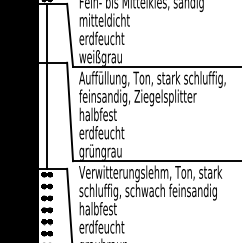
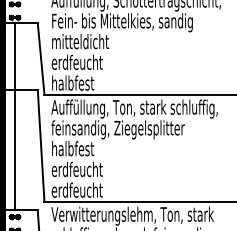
text: (100, 57) -> (75, 84), weißgrau -> halbfest
text: (102, 151) -> (77, 190), grüngrau -> erdfeucht

